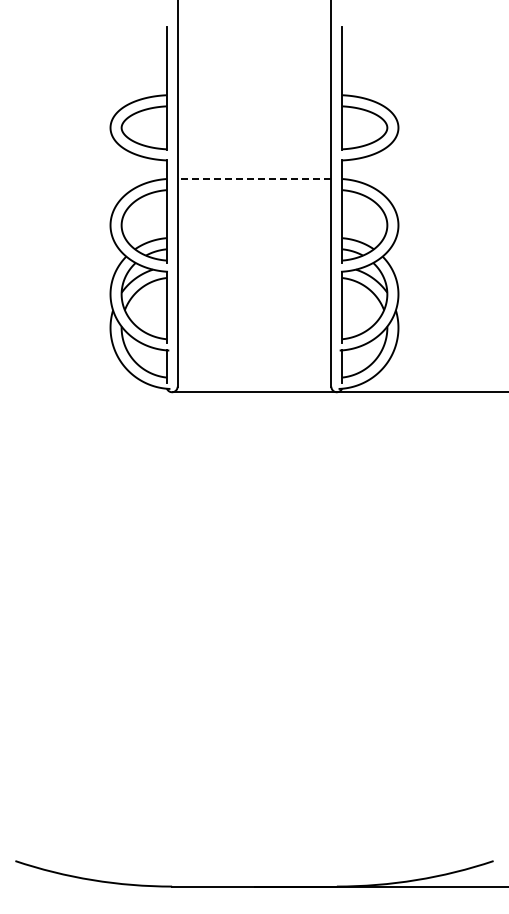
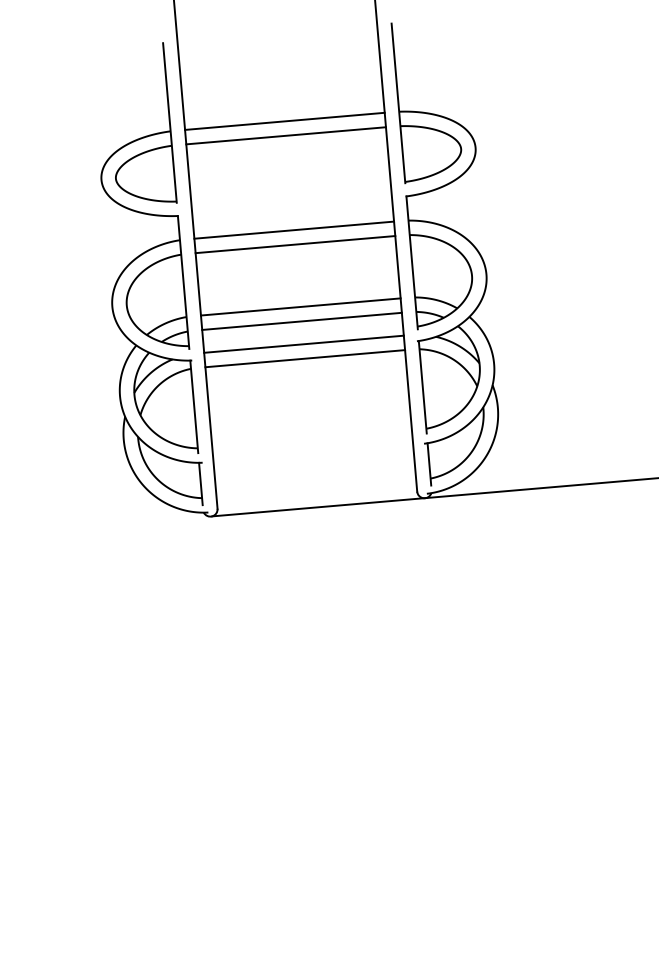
line: (254, 95) -> (284, 121), added
line: (254, 106) -> (286, 136), added
line: (254, 178) -> (294, 229), dashed -> solid
line: (254, 189) -> (295, 243), added
line: (254, 237) -> (300, 306), added
line: (254, 249) -> (302, 321), added
line: (254, 266) -> (303, 344), added
line: (254, 277) -> (305, 358), added

